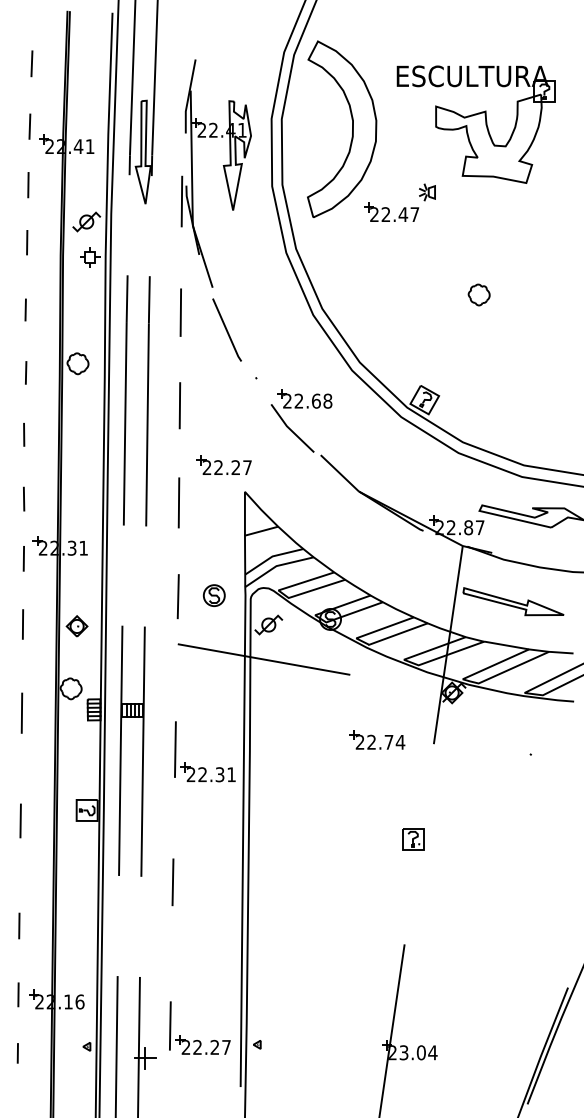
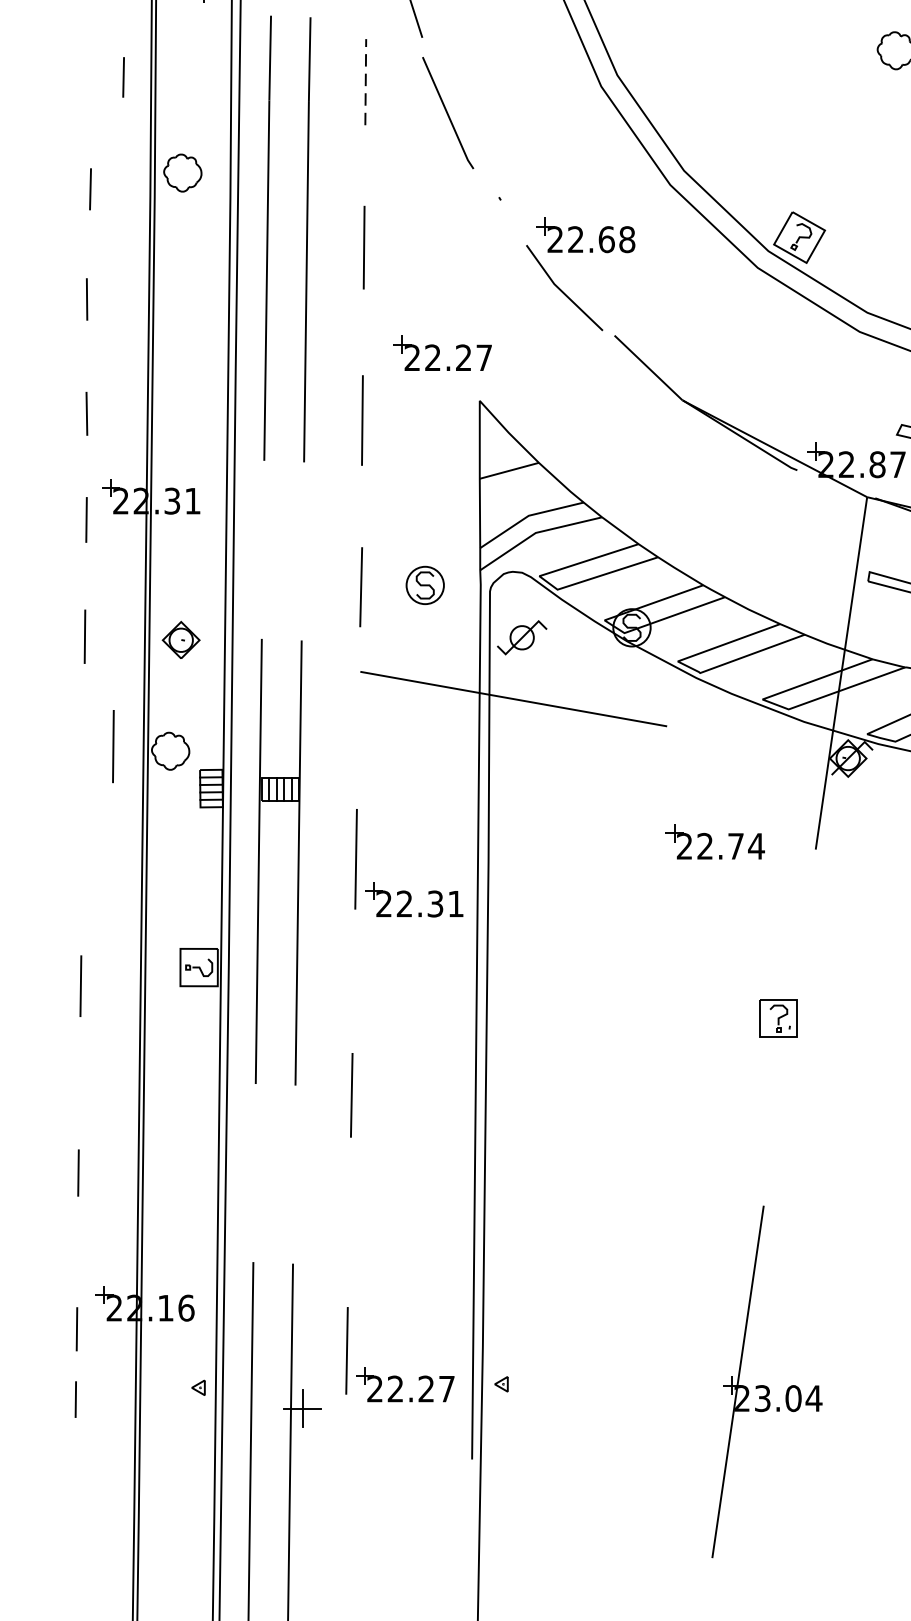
line: (25, 309) -> (123, 76), moved
line: (180, 312) -> (365, 81), solid -> dashed
line: (21, 712) -> (112, 745), moved
line: (18, 994) -> (76, 1328), moved

